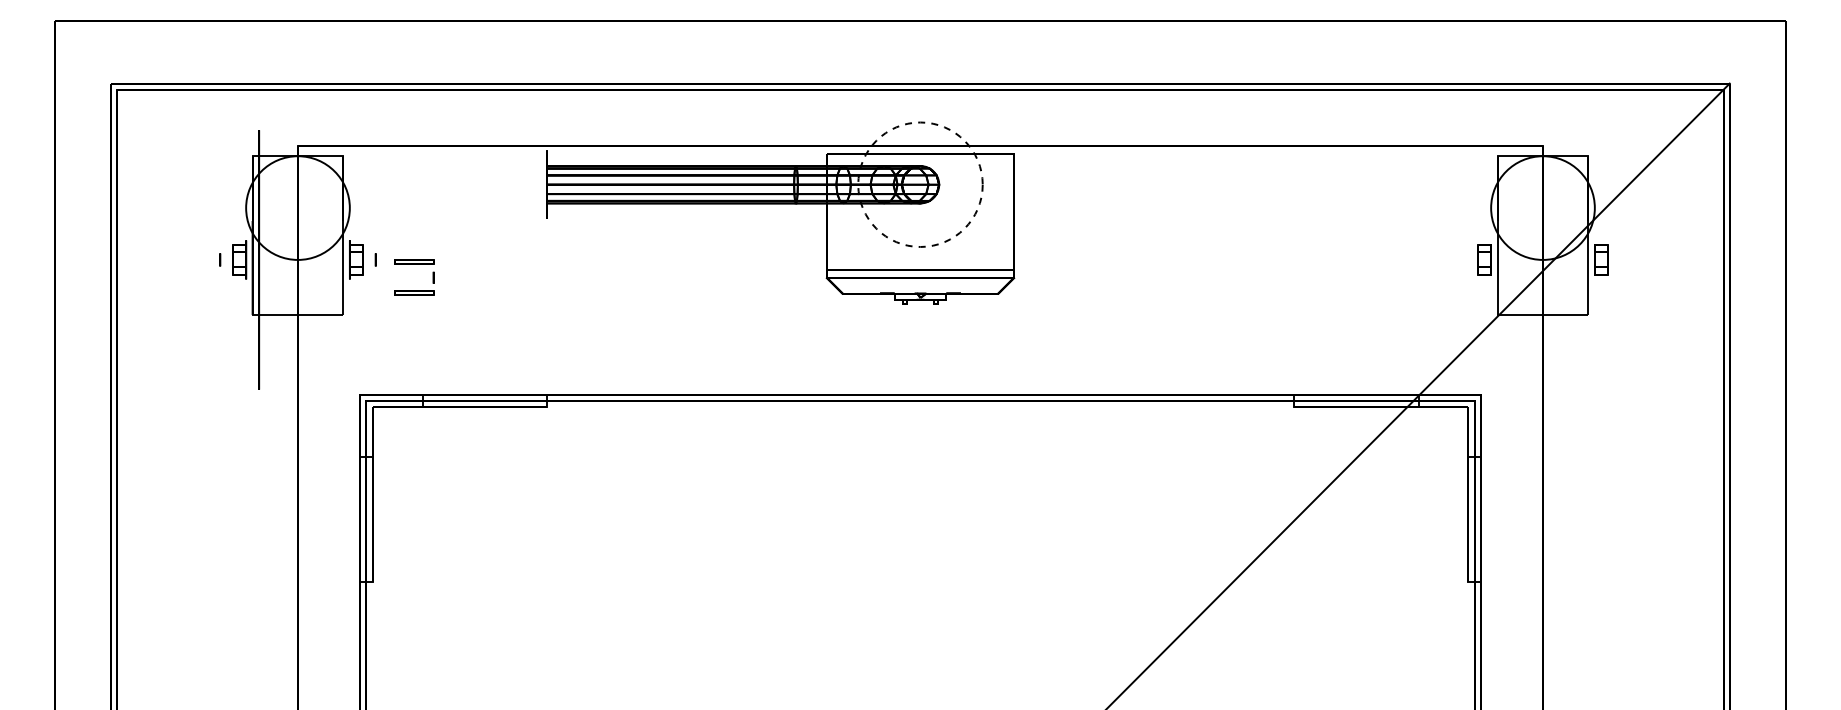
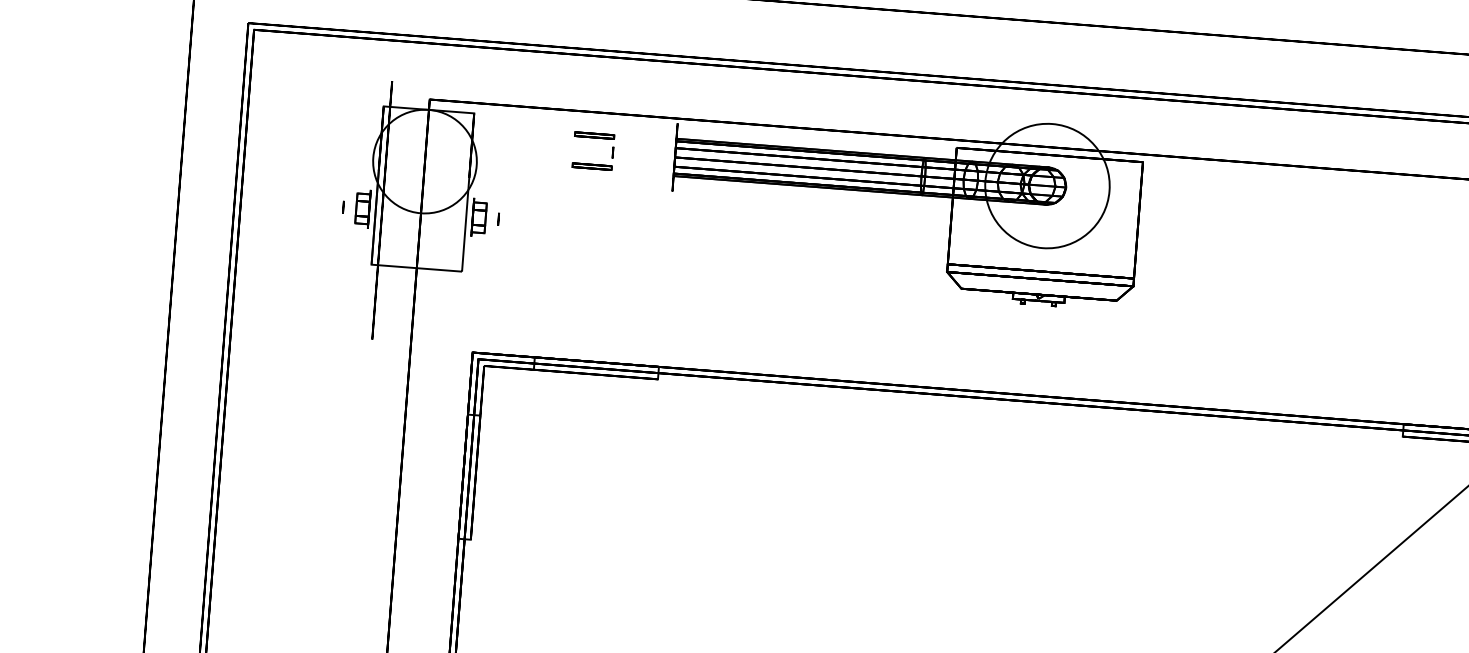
circle: (920, 184) -> (1047, 185), dashed -> solid
part: (414, 264) -> (594, 137), moved

